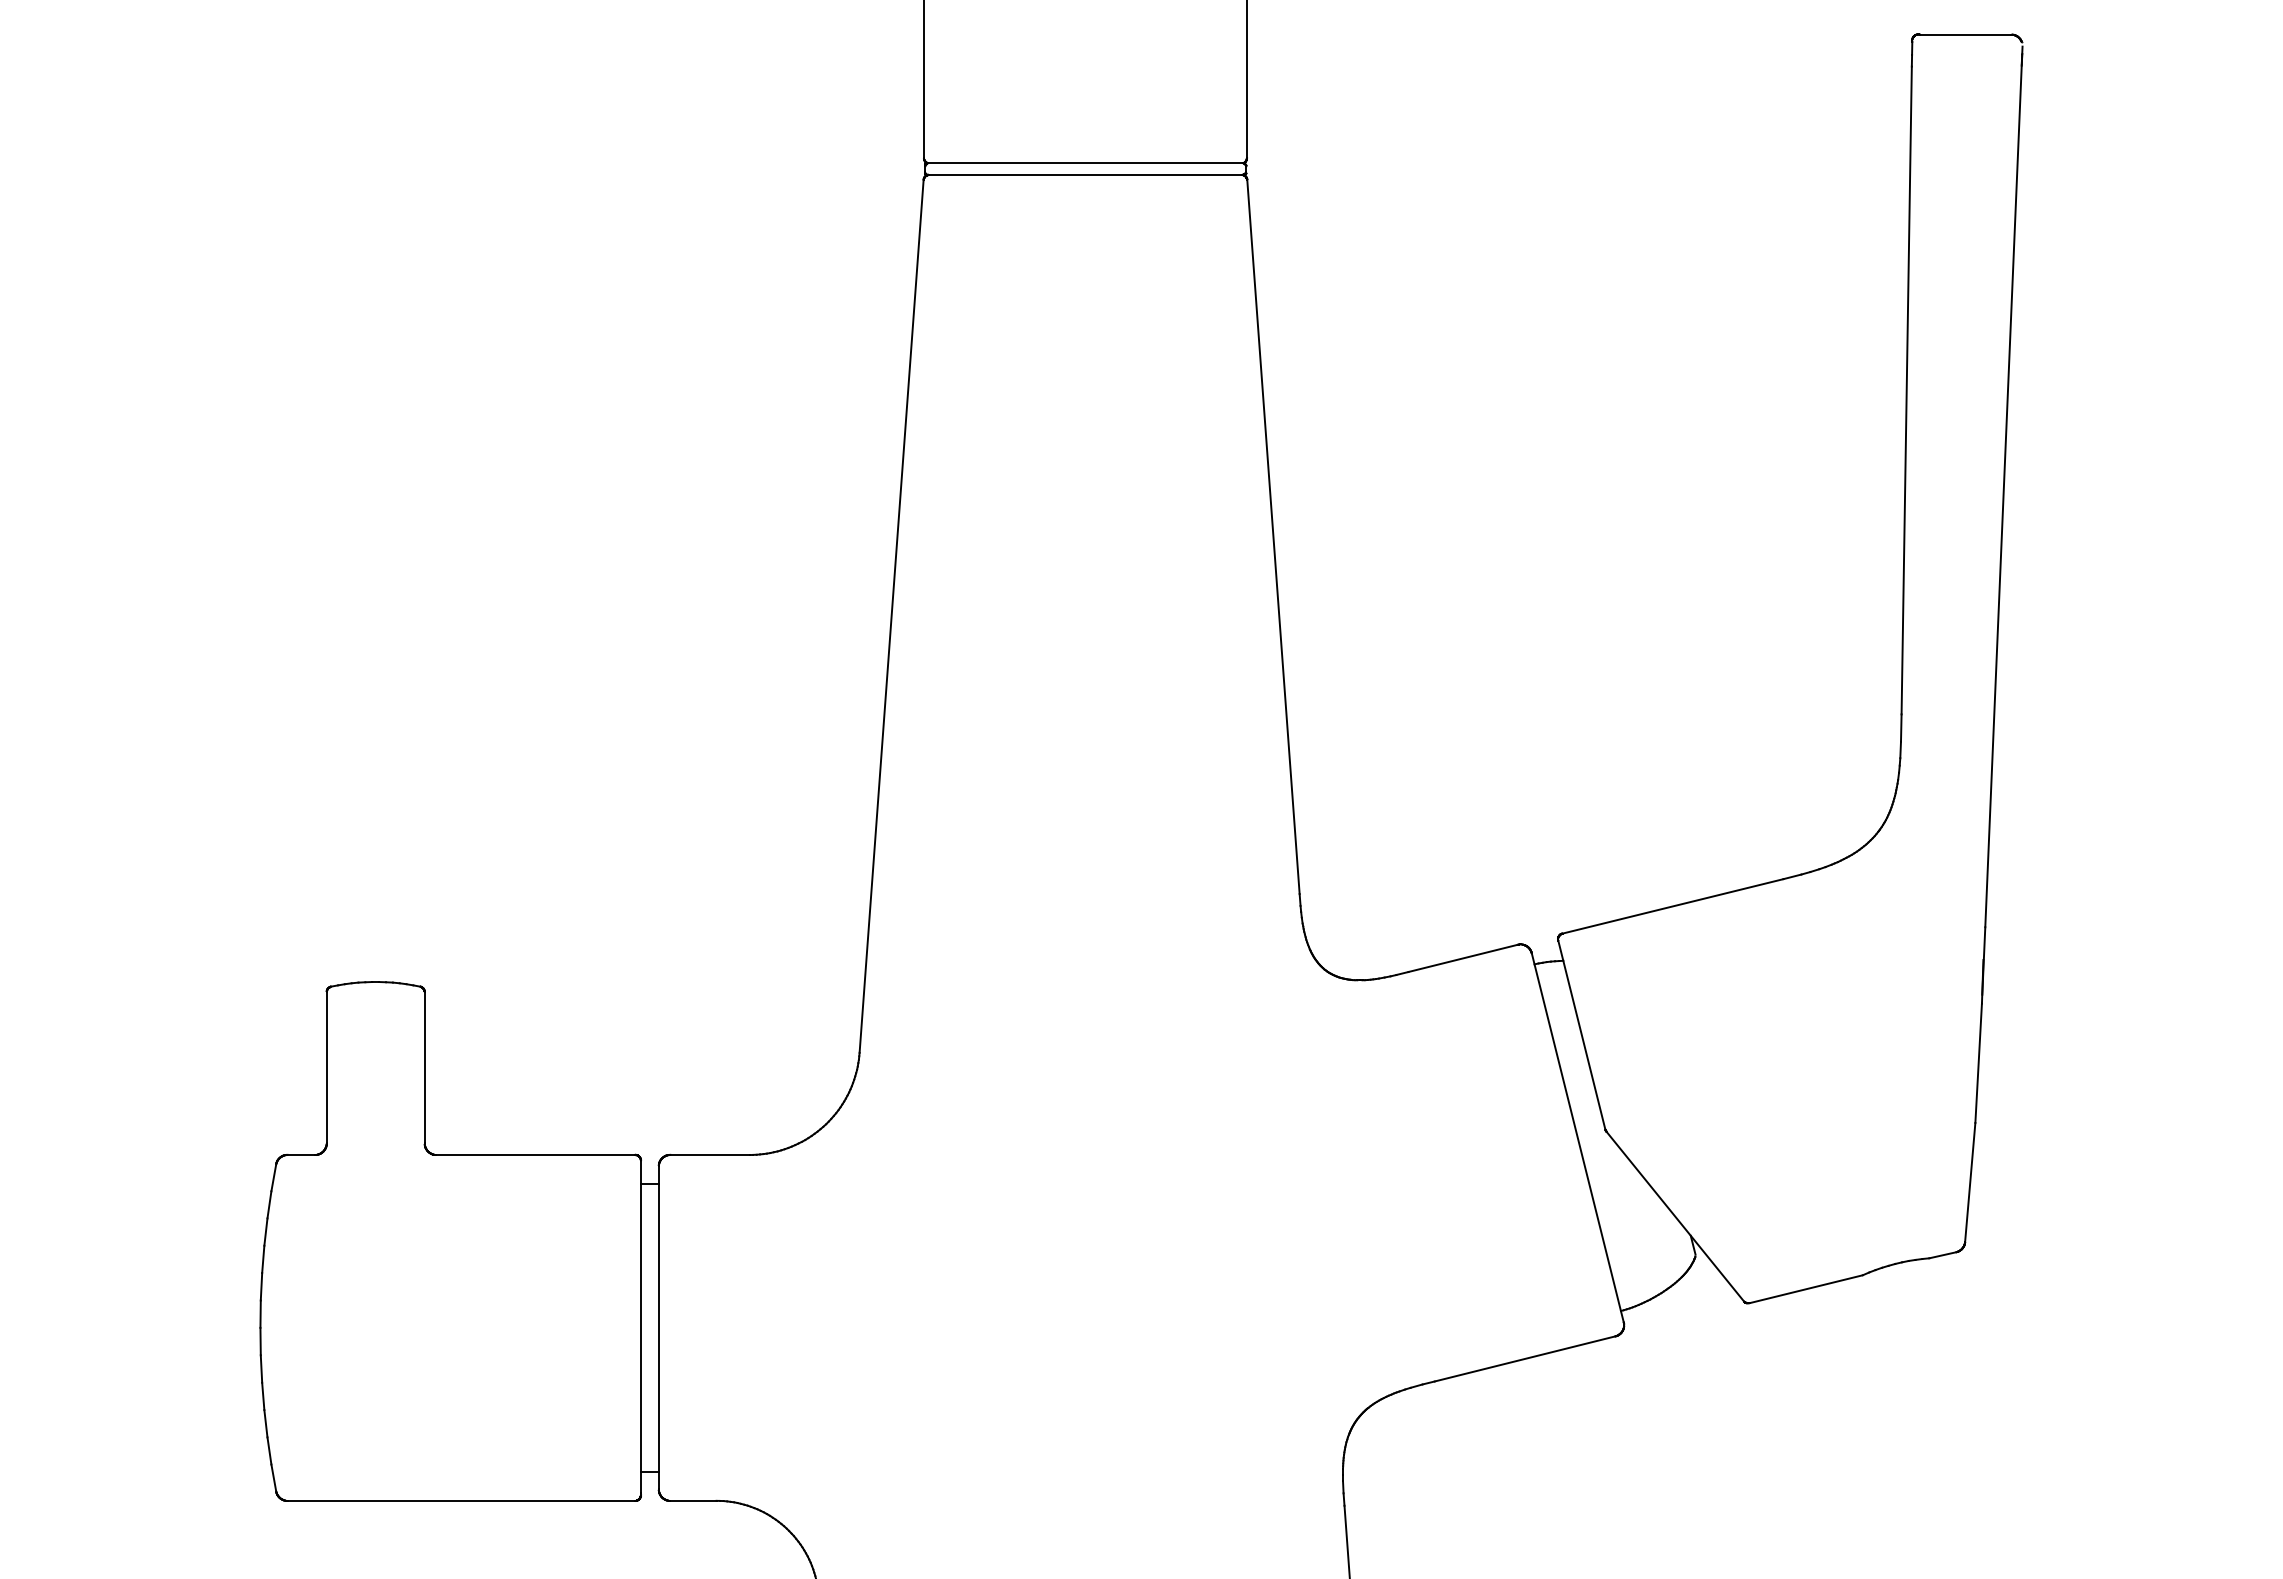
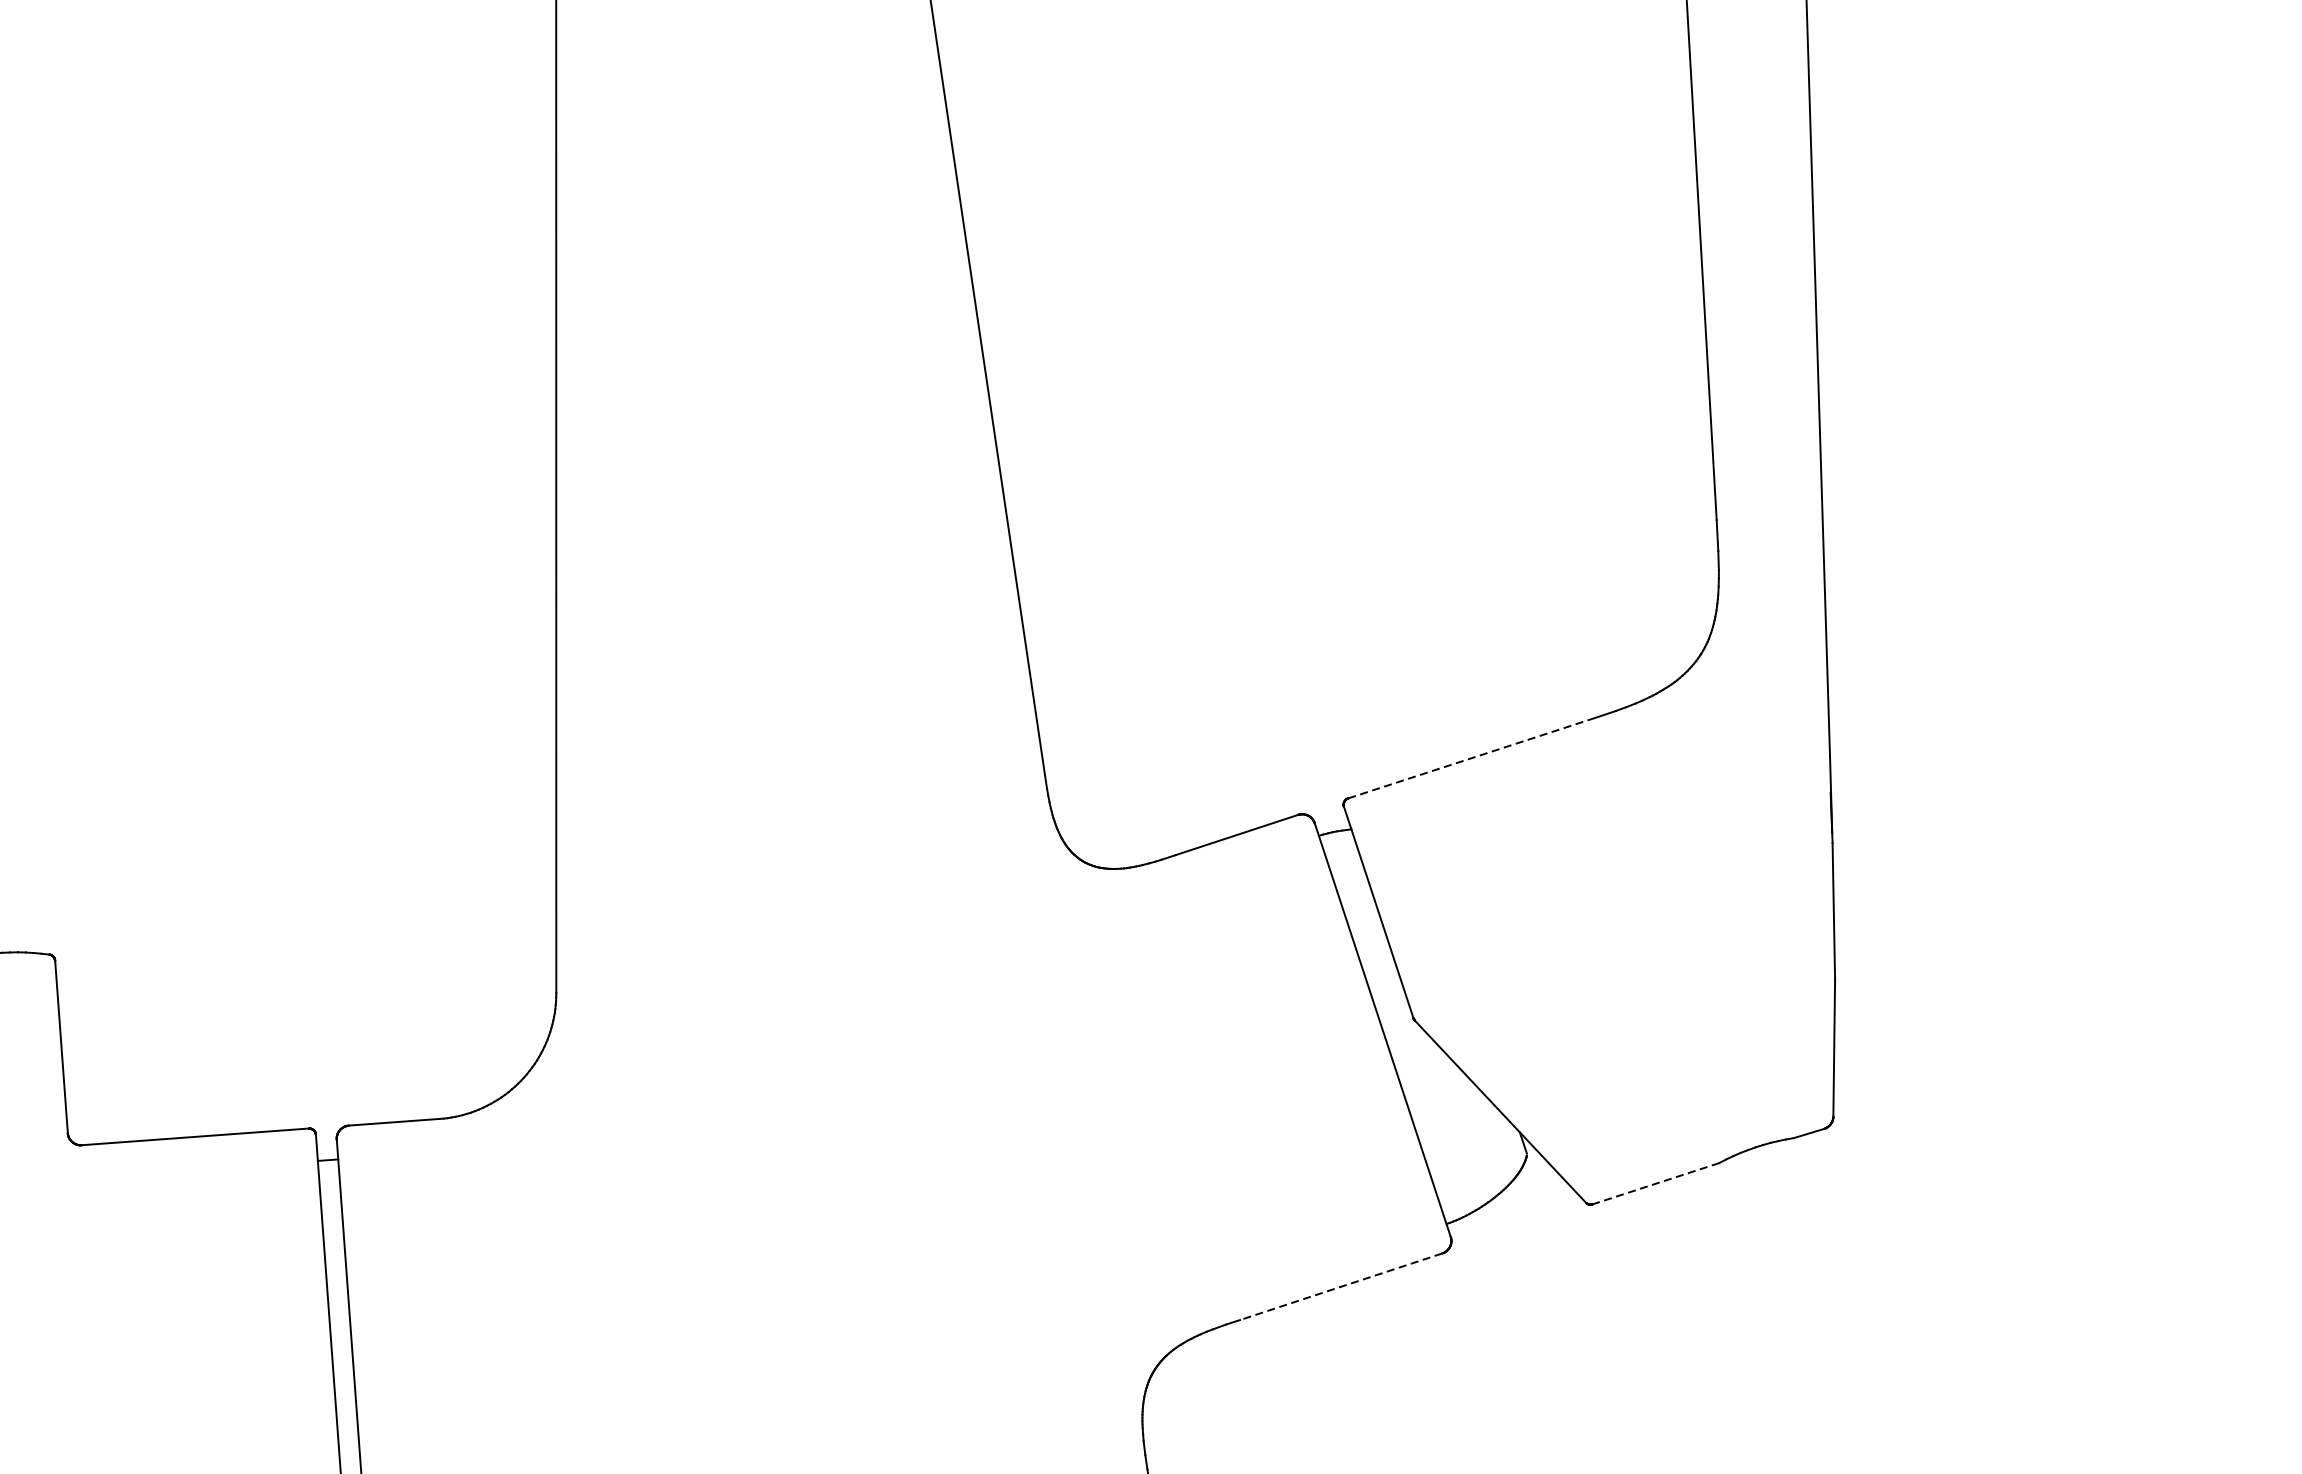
line: (1672, 906) -> (1471, 758), solid -> dashed
line: (1805, 1289) -> (1655, 1184), solid -> dashed
line: (1524, 1359) -> (1340, 1287), solid -> dashed

